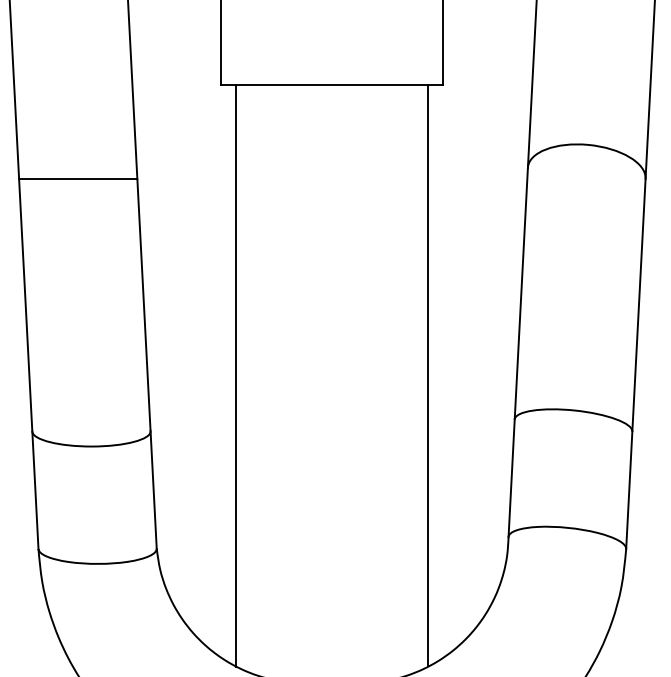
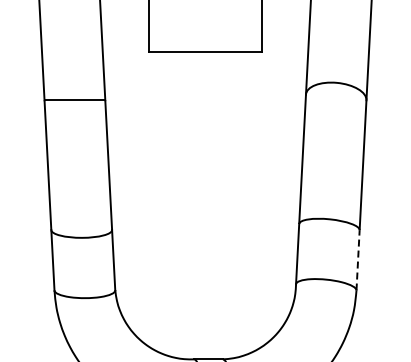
line: (236, 373) -> (156, 200), removed
line: (427, 373) -> (254, 200), removed
line: (630, 488) -> (358, 259), solid -> dashed

